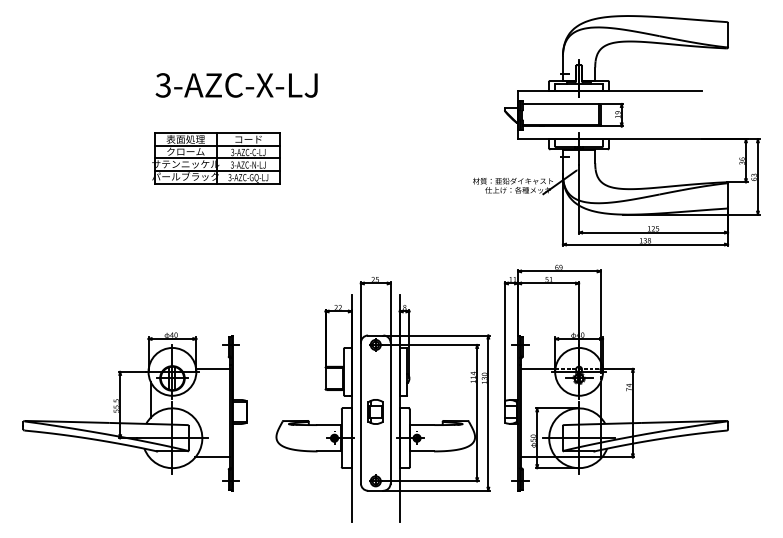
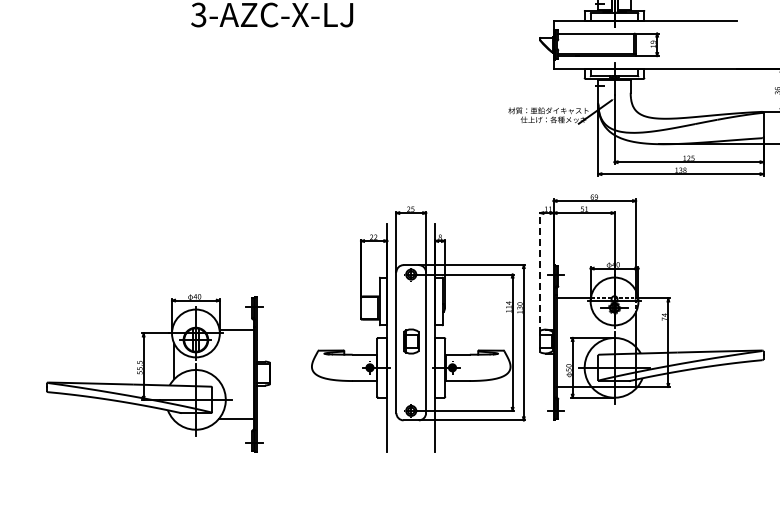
part: (216, 158) -> (251, 88), removed
line: (504, 342) -> (539, 272), solid -> dashed
part: (134, 411) -> (157, 373), moved

